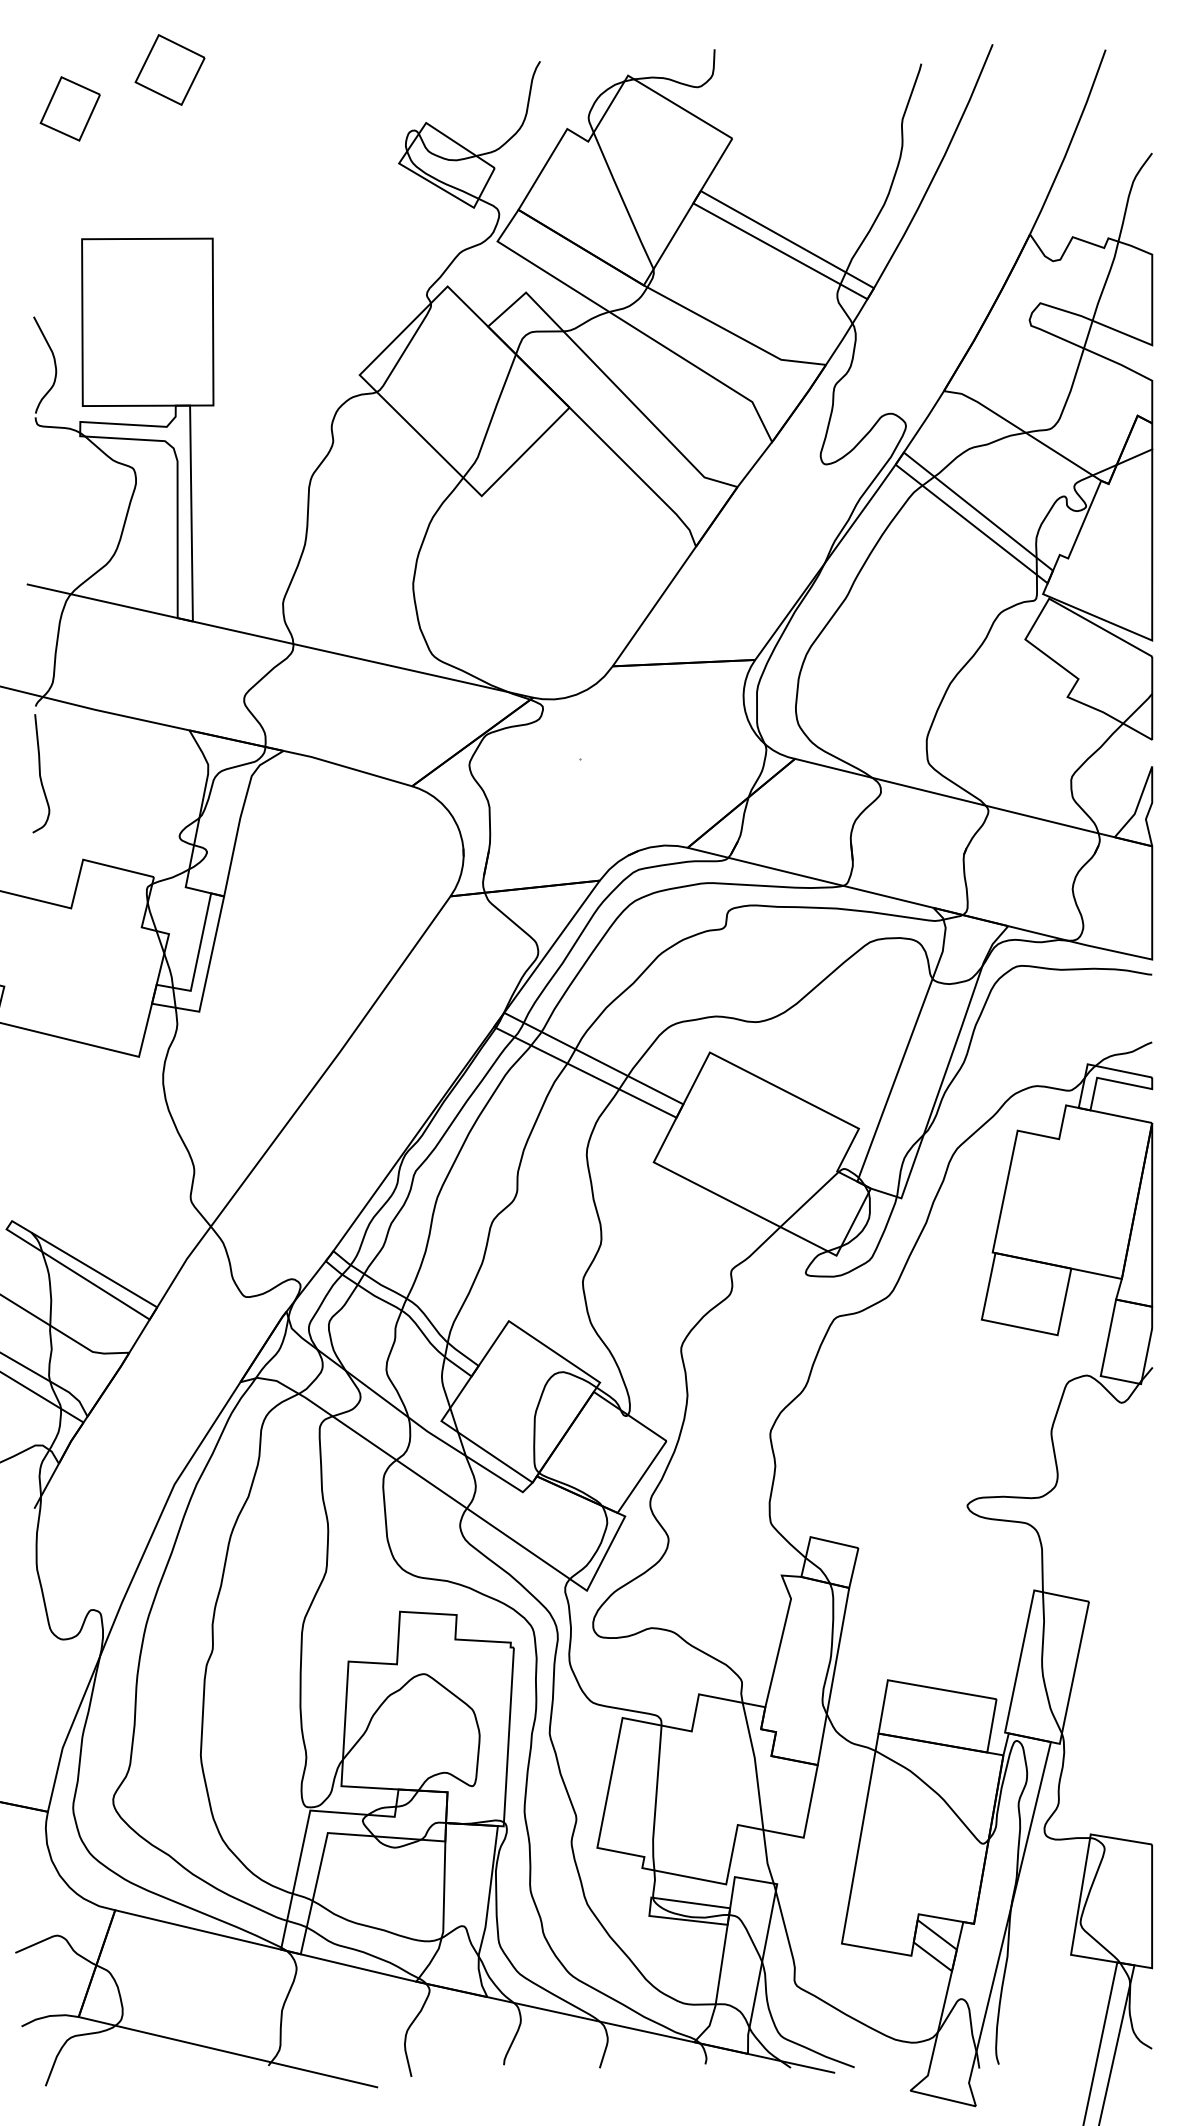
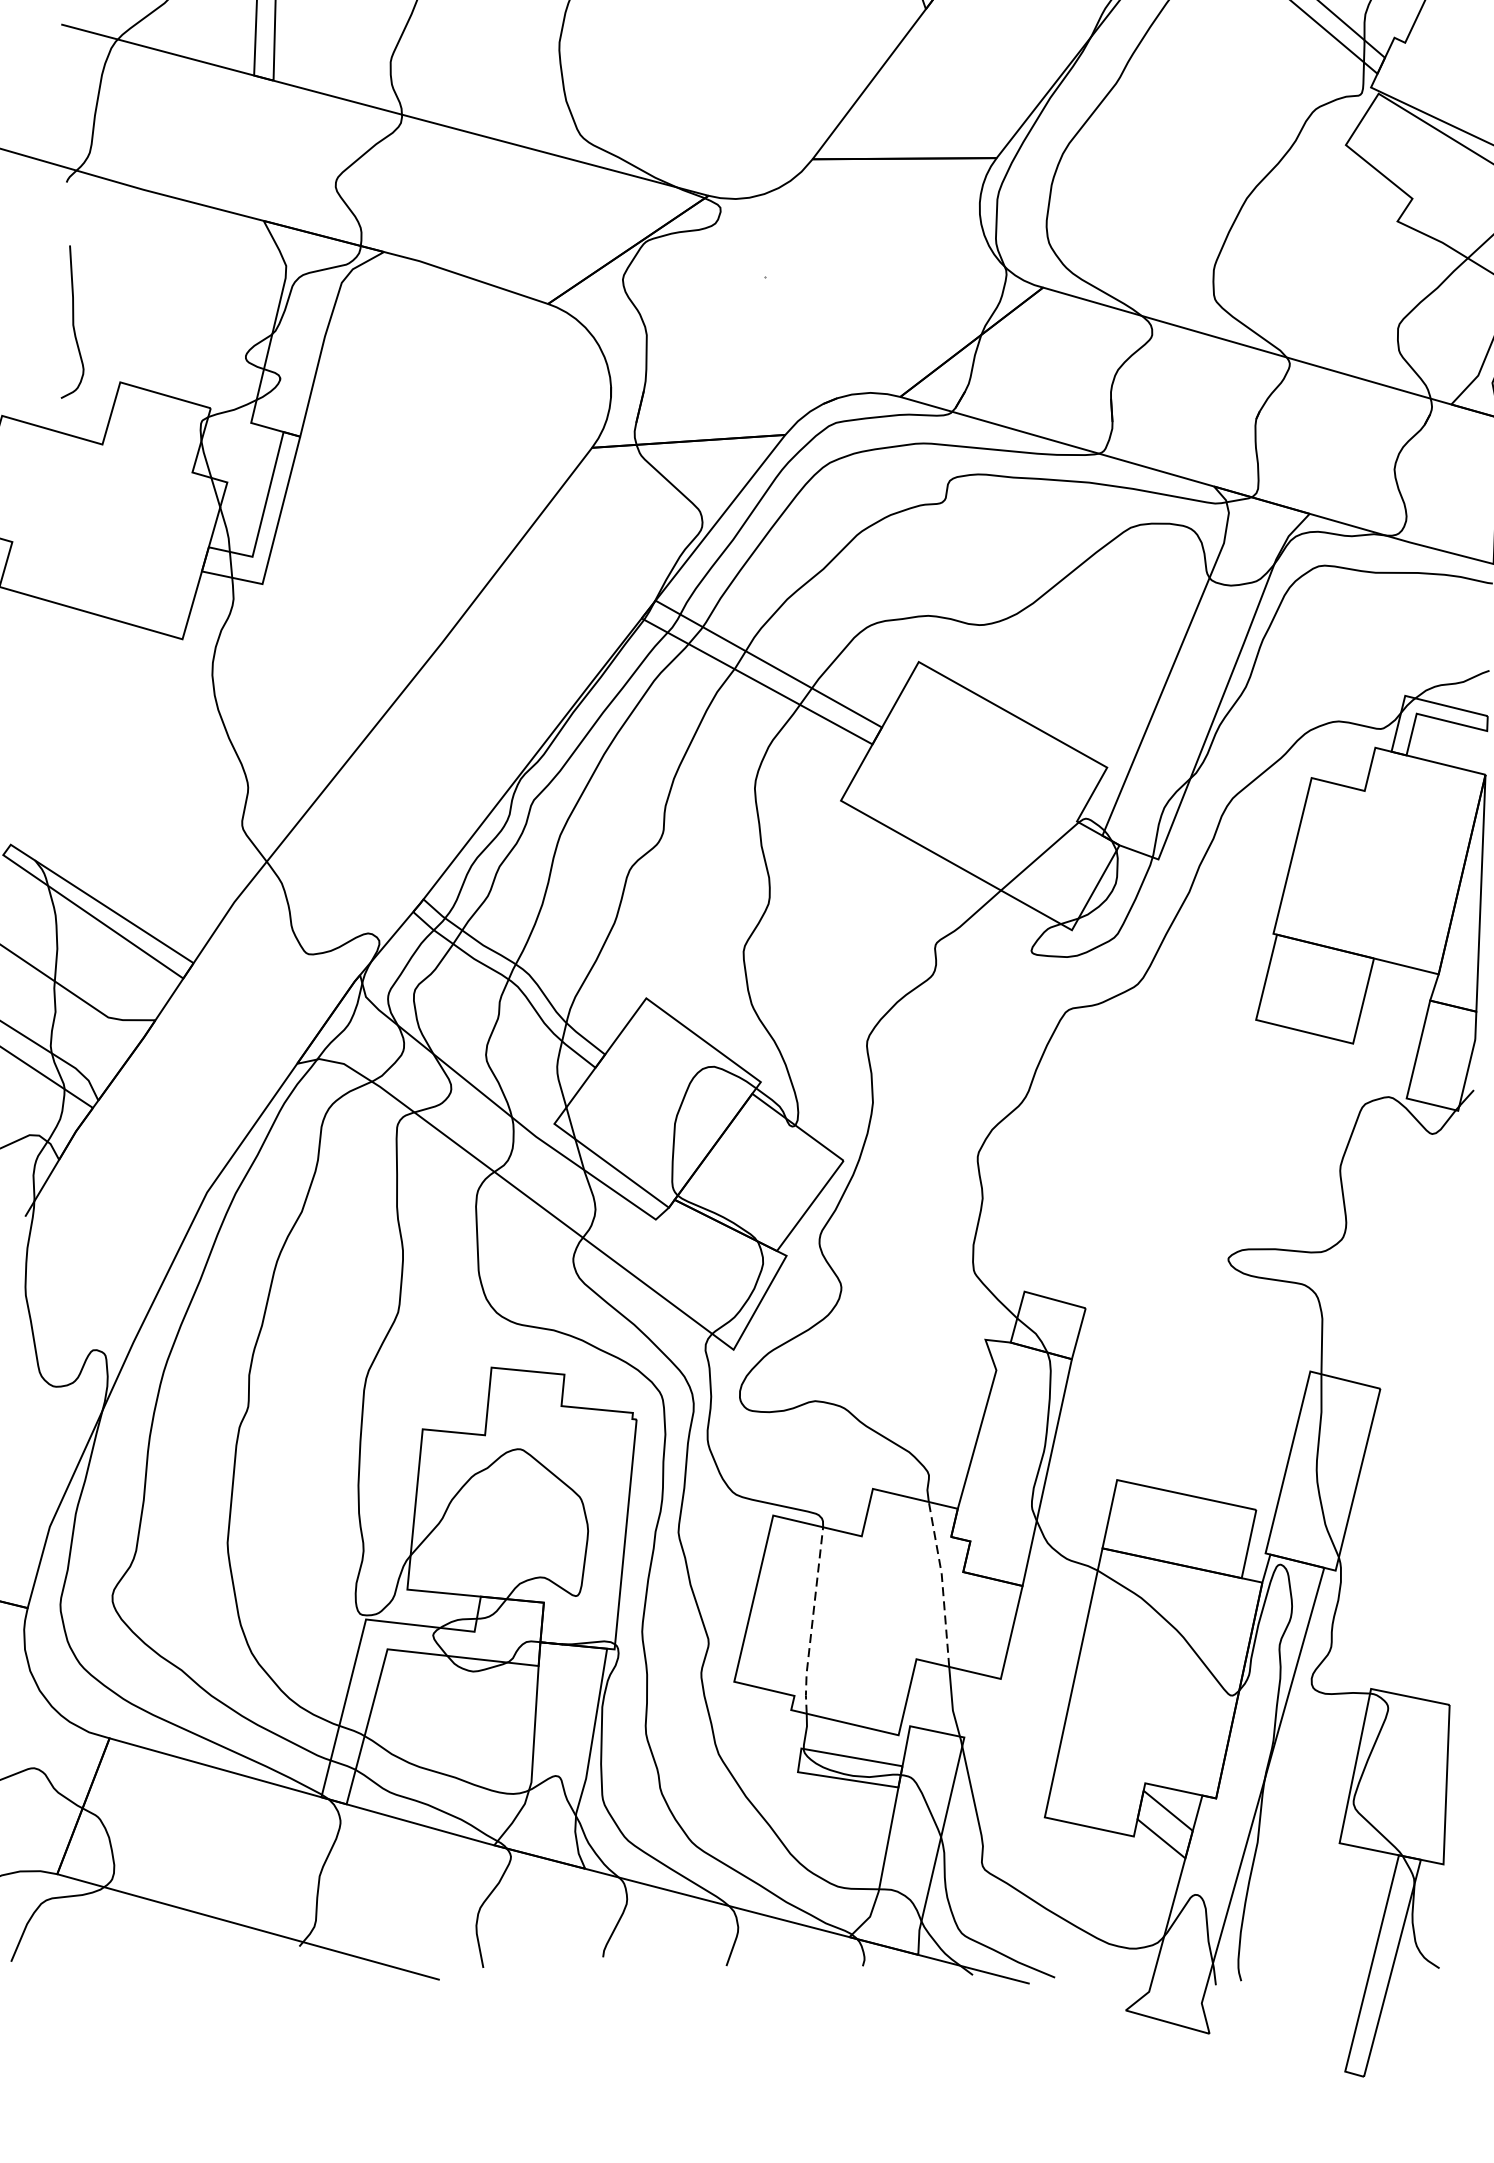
curve: (40, 773) -> (73, 322), moved
line: (755, 1764) -> (942, 1582), solid -> dashed
line: (656, 1799) -> (812, 1622), solid -> dashed

